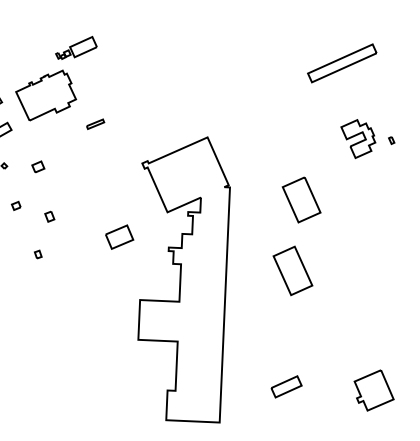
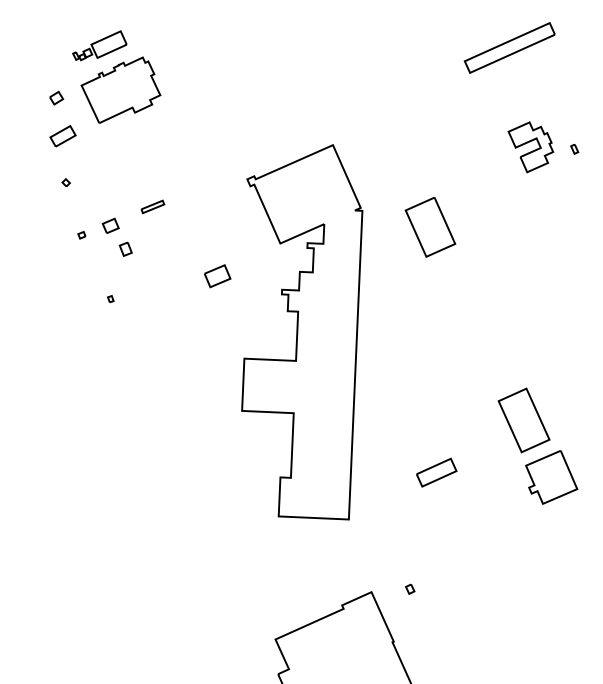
part: (76, 47) -> (99, 45), moved
part: (95, 123) -> (152, 206), moved
part: (38, 166) -> (110, 225), moved
part: (301, 200) -> (430, 227), moved
part: (16, 206) -> (81, 235), size x0.62
part: (119, 237) -> (217, 276), size x0.71
part: (38, 254) -> (110, 299), size x0.62
part: (292, 270) -> (523, 420), moved

